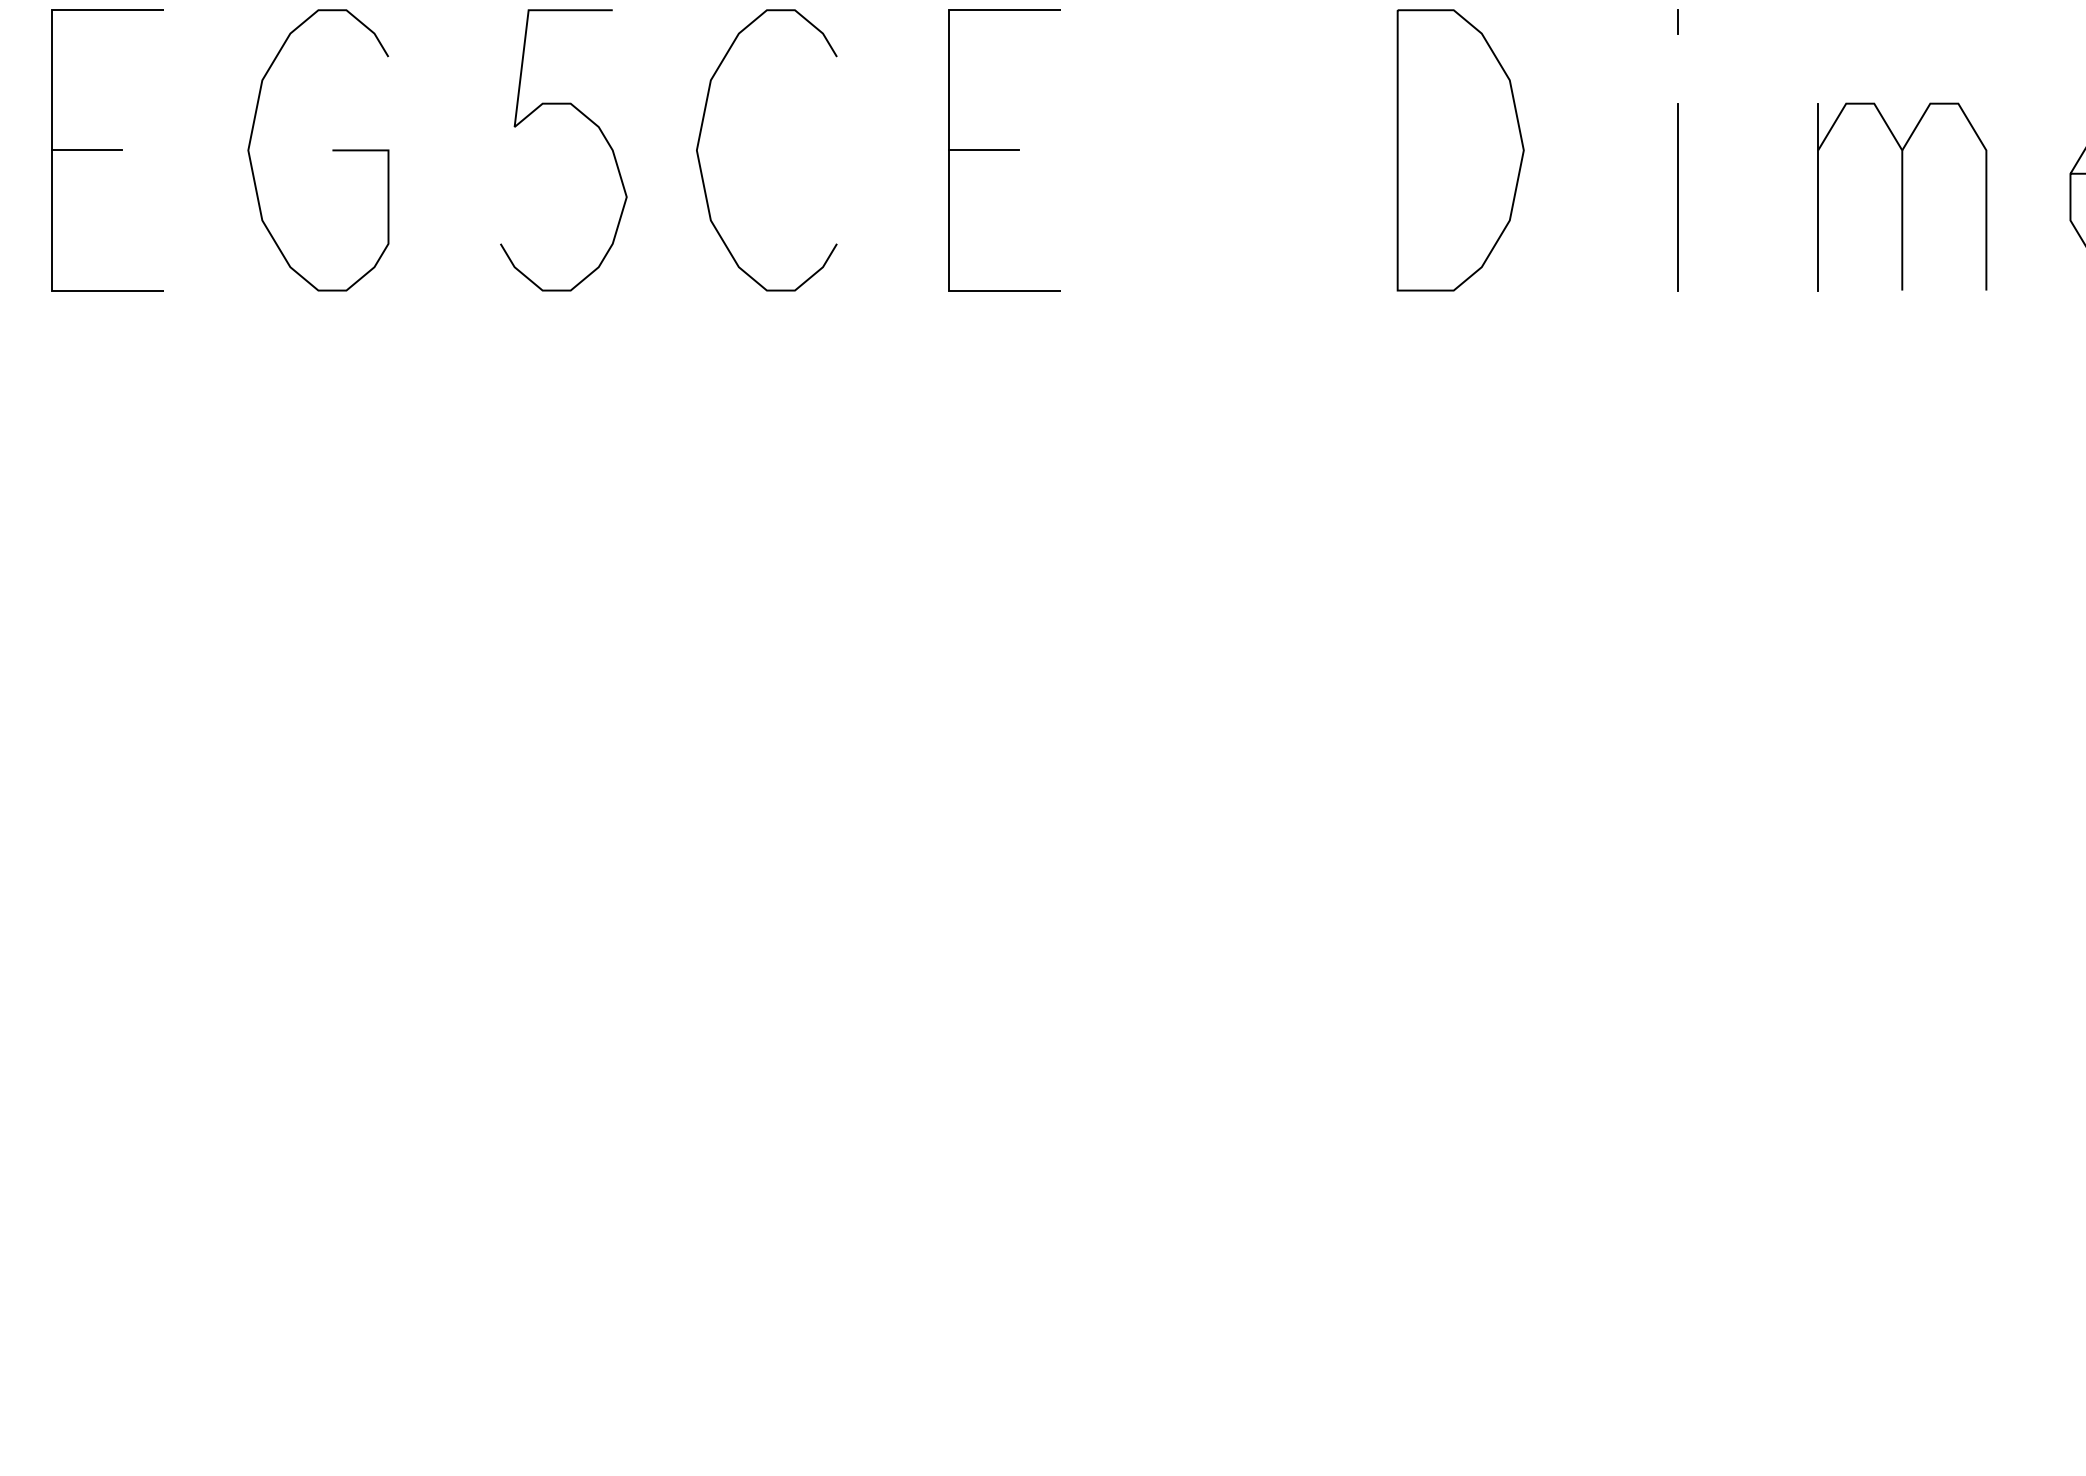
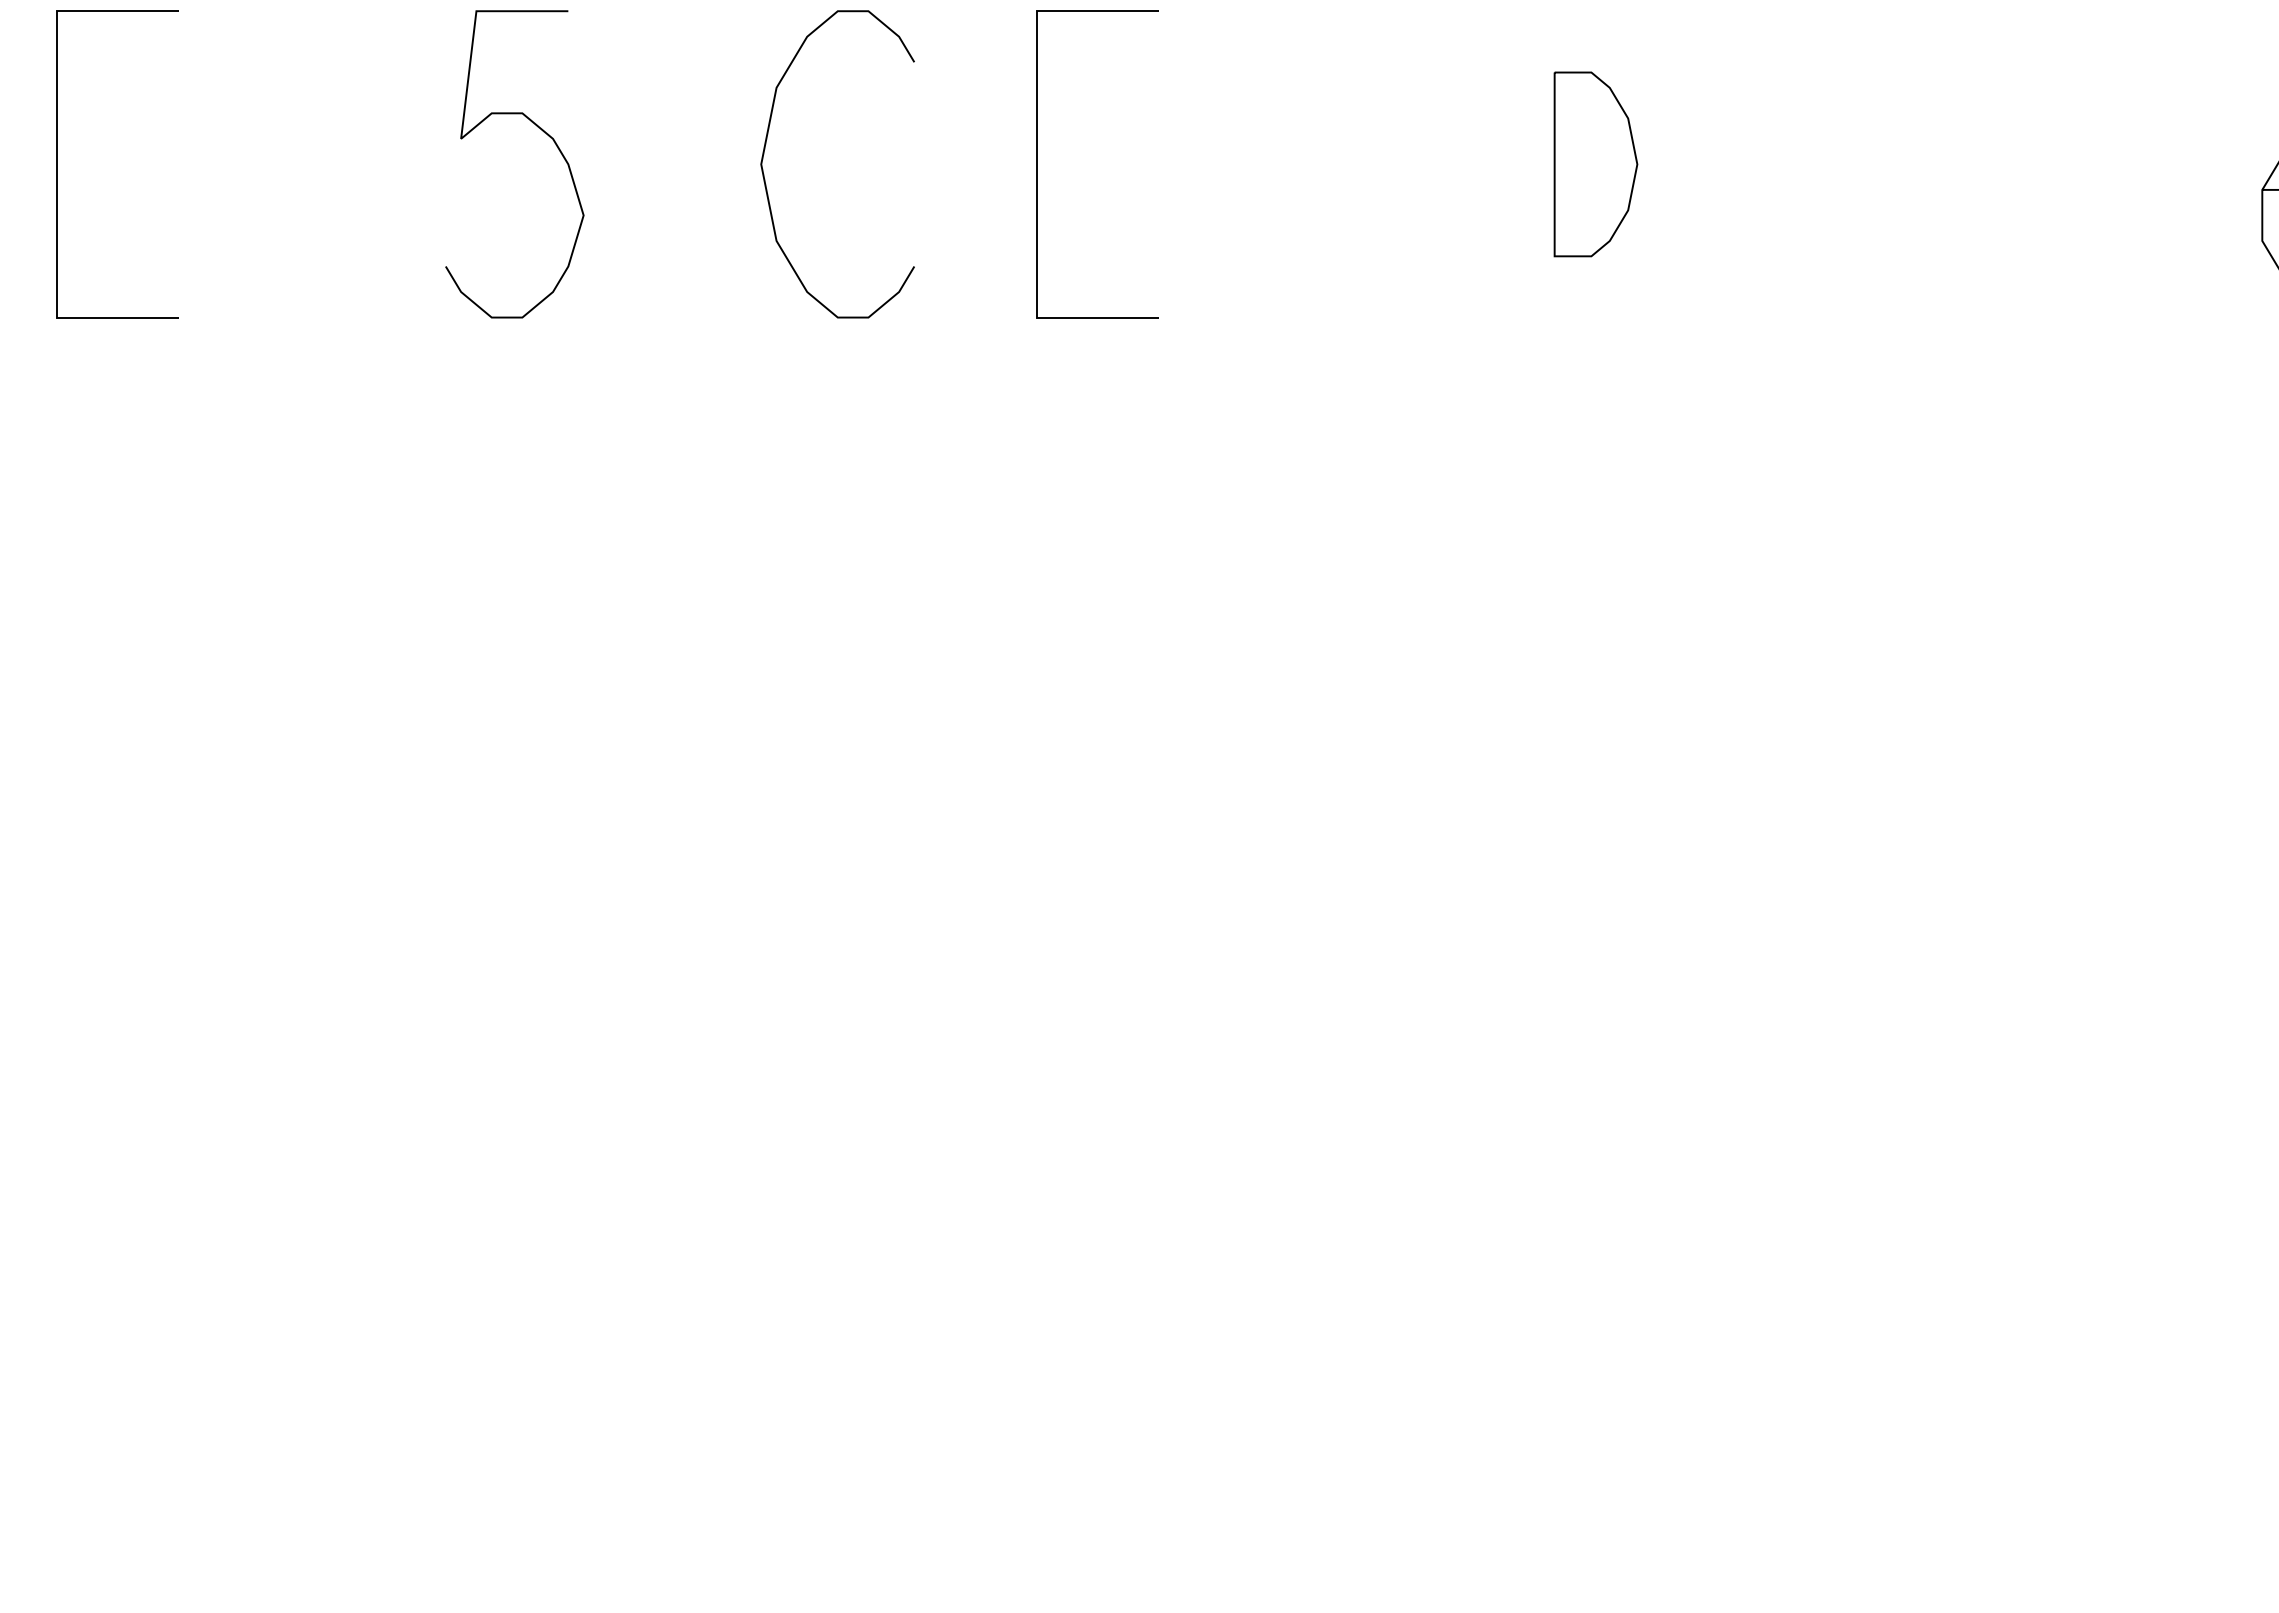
line: (1678, 21) -> (1833, 23), removed
curve: (590, 121) -> (543, 132), moved
line: (86, 150) -> (94, 164), removed
curve: (332, 150) -> (363, 164), removed
line: (983, 150) -> (1074, 164), removed
part: (1460, 150) -> (1595, 164), size x0.6
line: (1678, 197) -> (1833, 215), removed
part: (1902, 197) -> (2078, 215), removed

